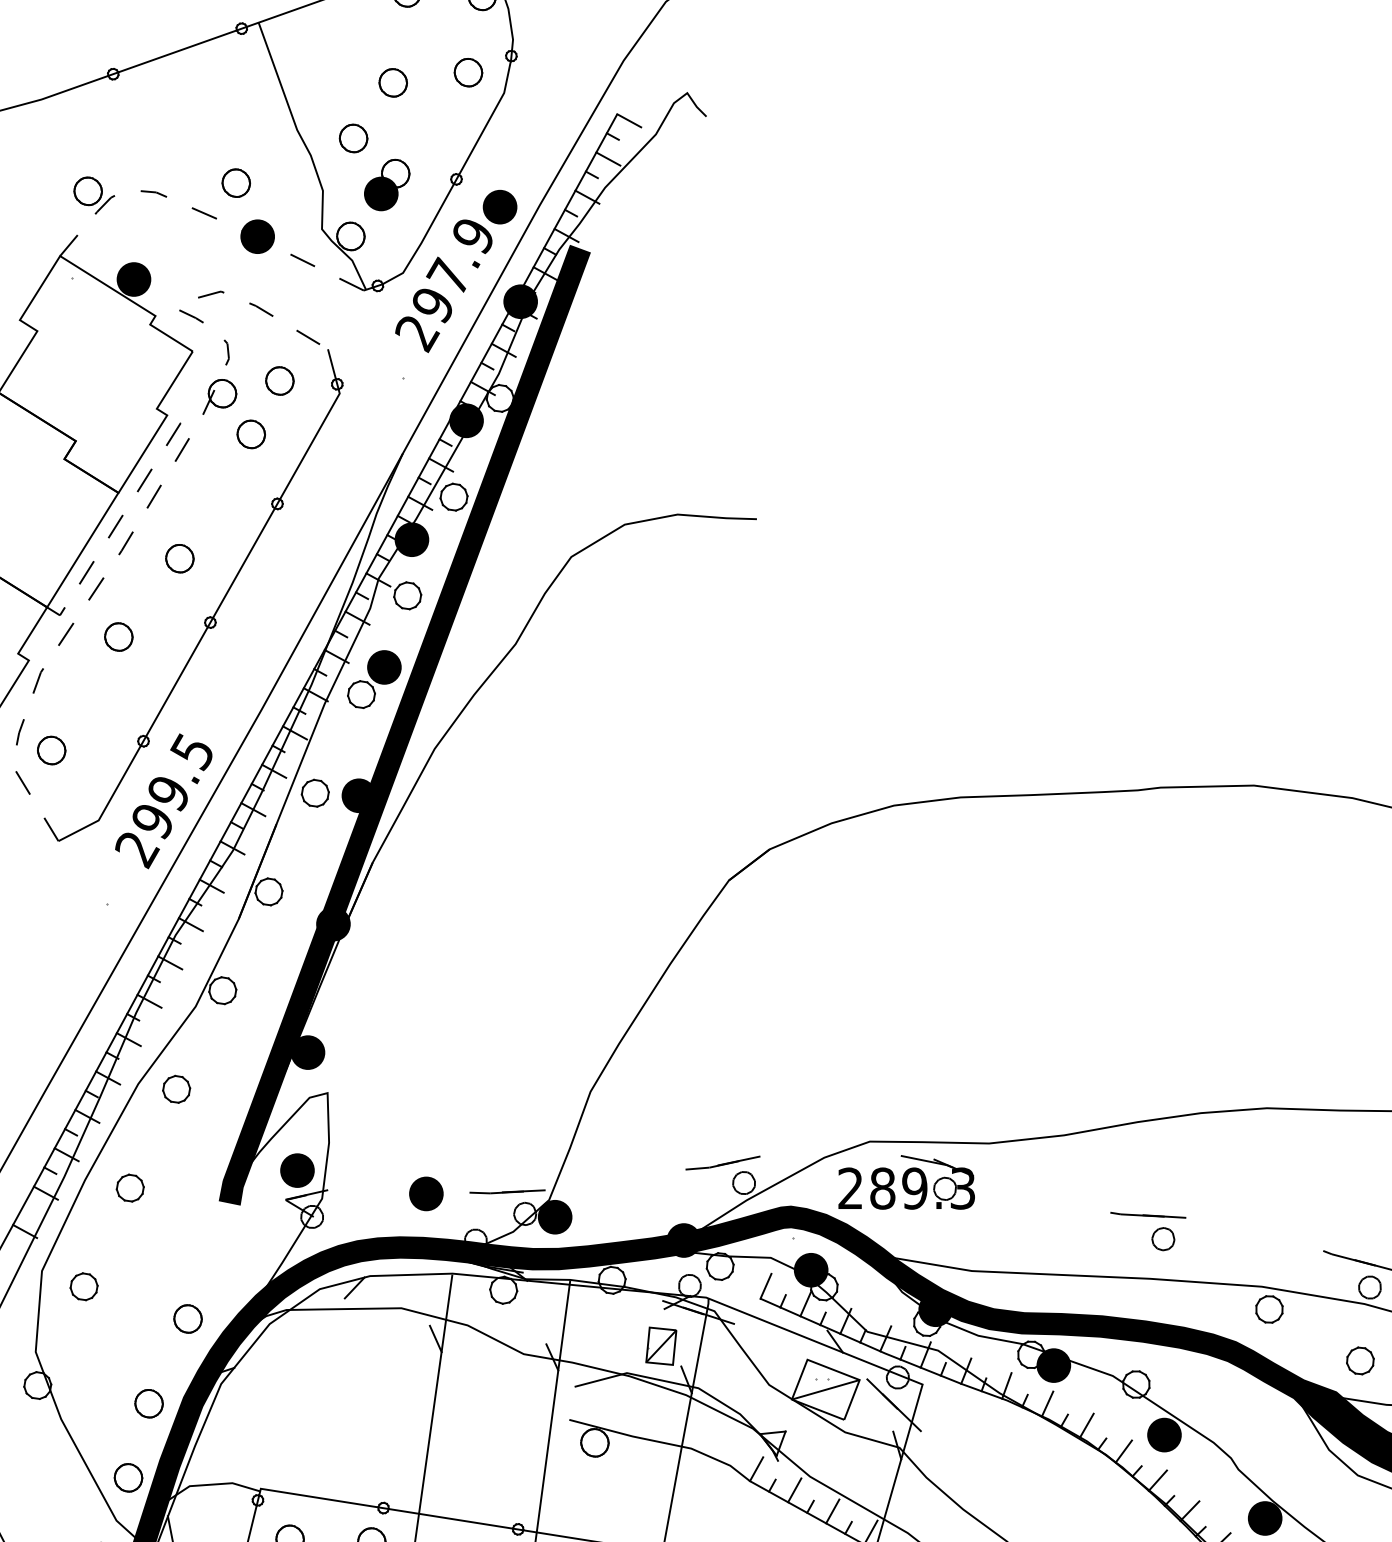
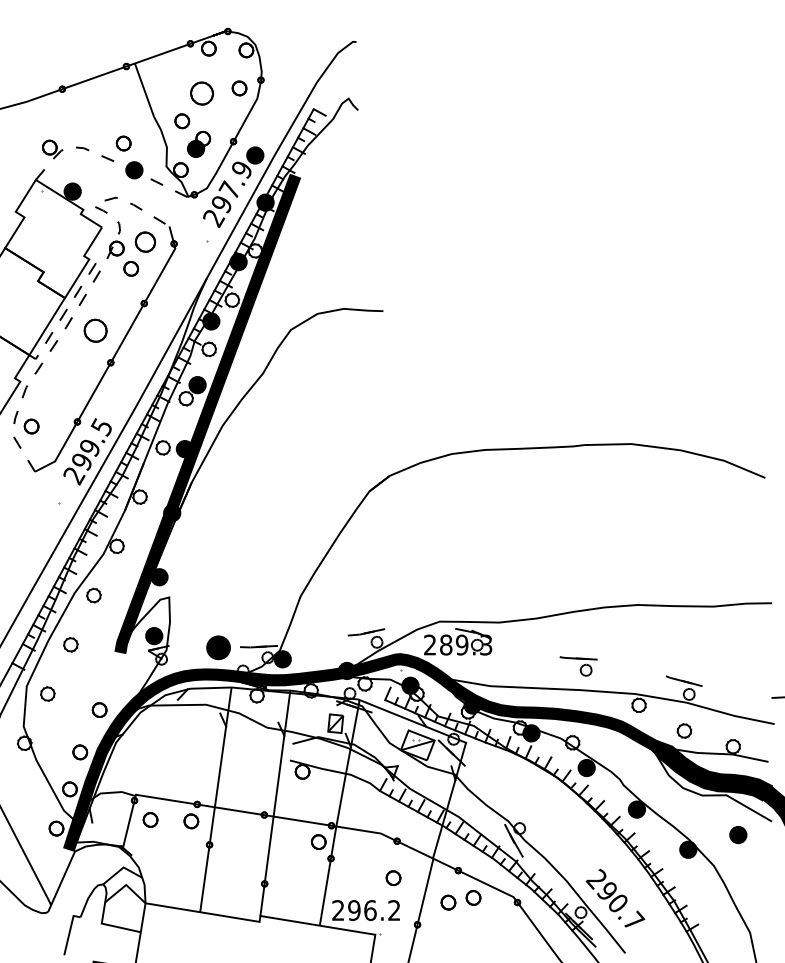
part: (392, 82) -> (201, 93), size x1.6
part: (279, 381) -> (145, 242), size x1.4
part: (179, 557) -> (95, 330), size x1.6
part: (117, 636) -> (64, 369), removed
part: (426, 1193) -> (218, 647), size x1.4

